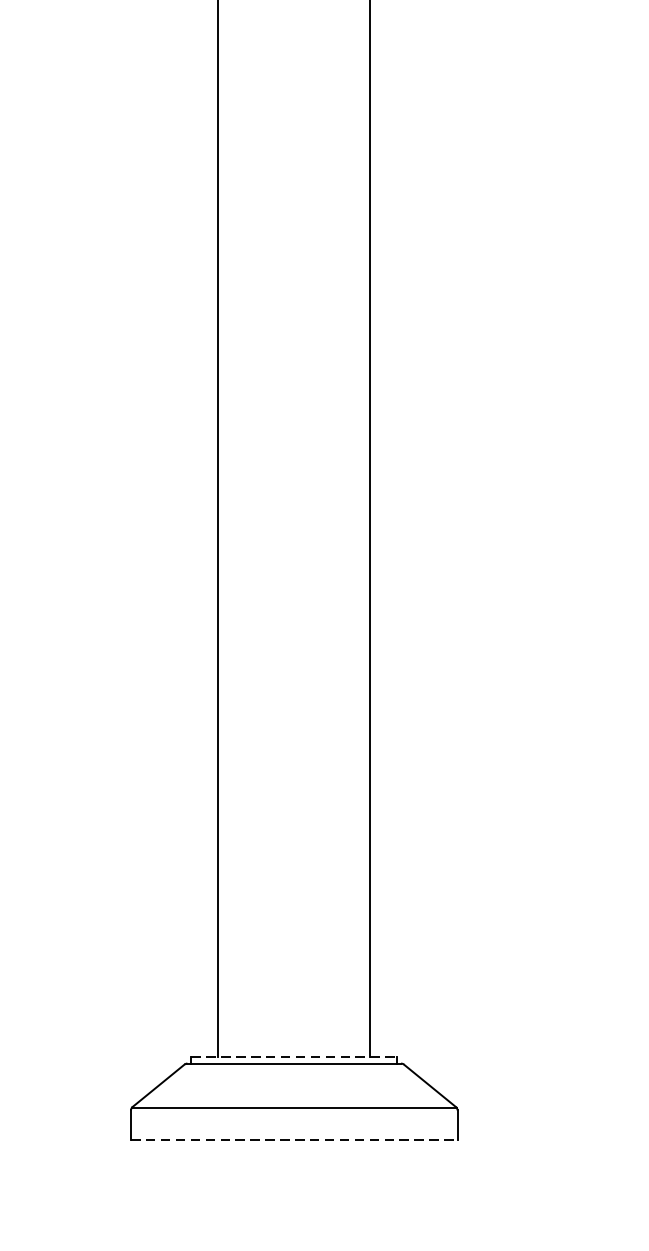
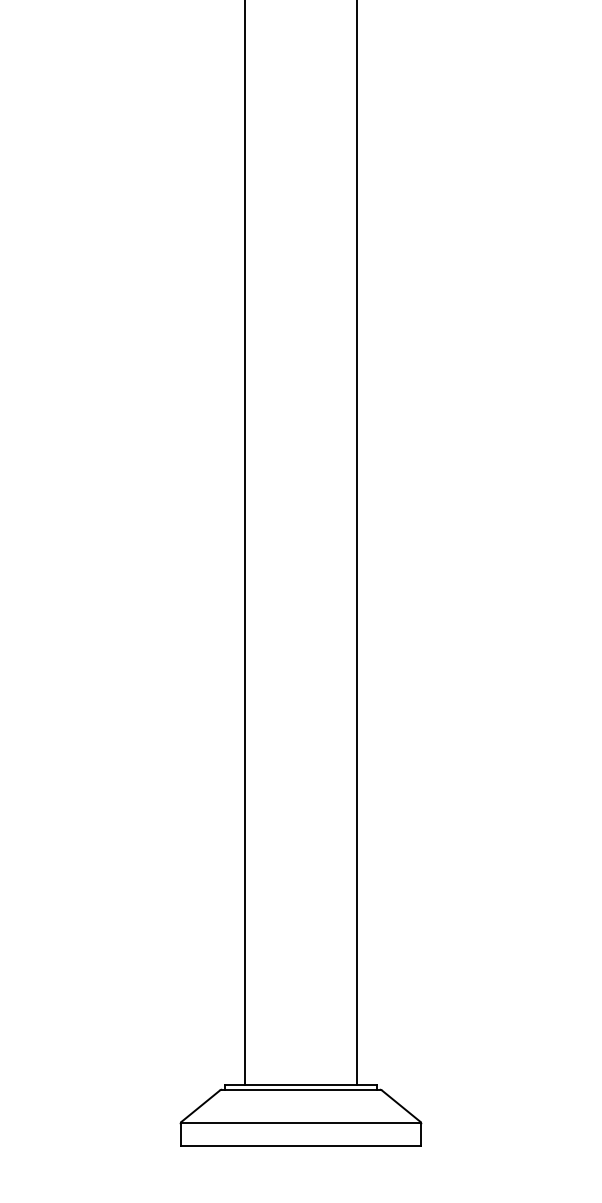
line: (294, 1056) -> (301, 1084), dashed -> solid
line: (294, 1139) -> (301, 1145), dashed -> solid

